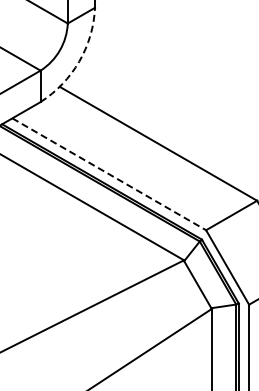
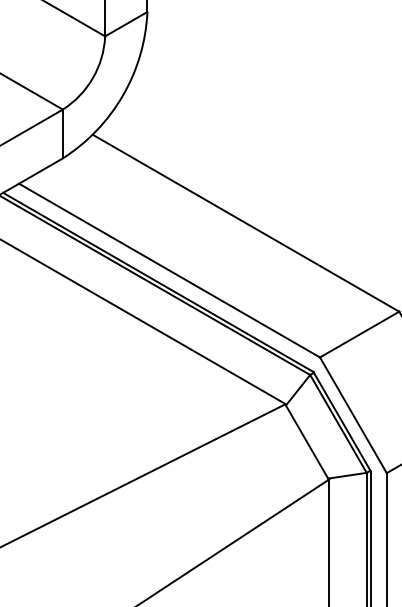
arc: (79, 61) -> (123, 95), dashed -> solid
line: (109, 174) -> (169, 270), dashed -> solid

